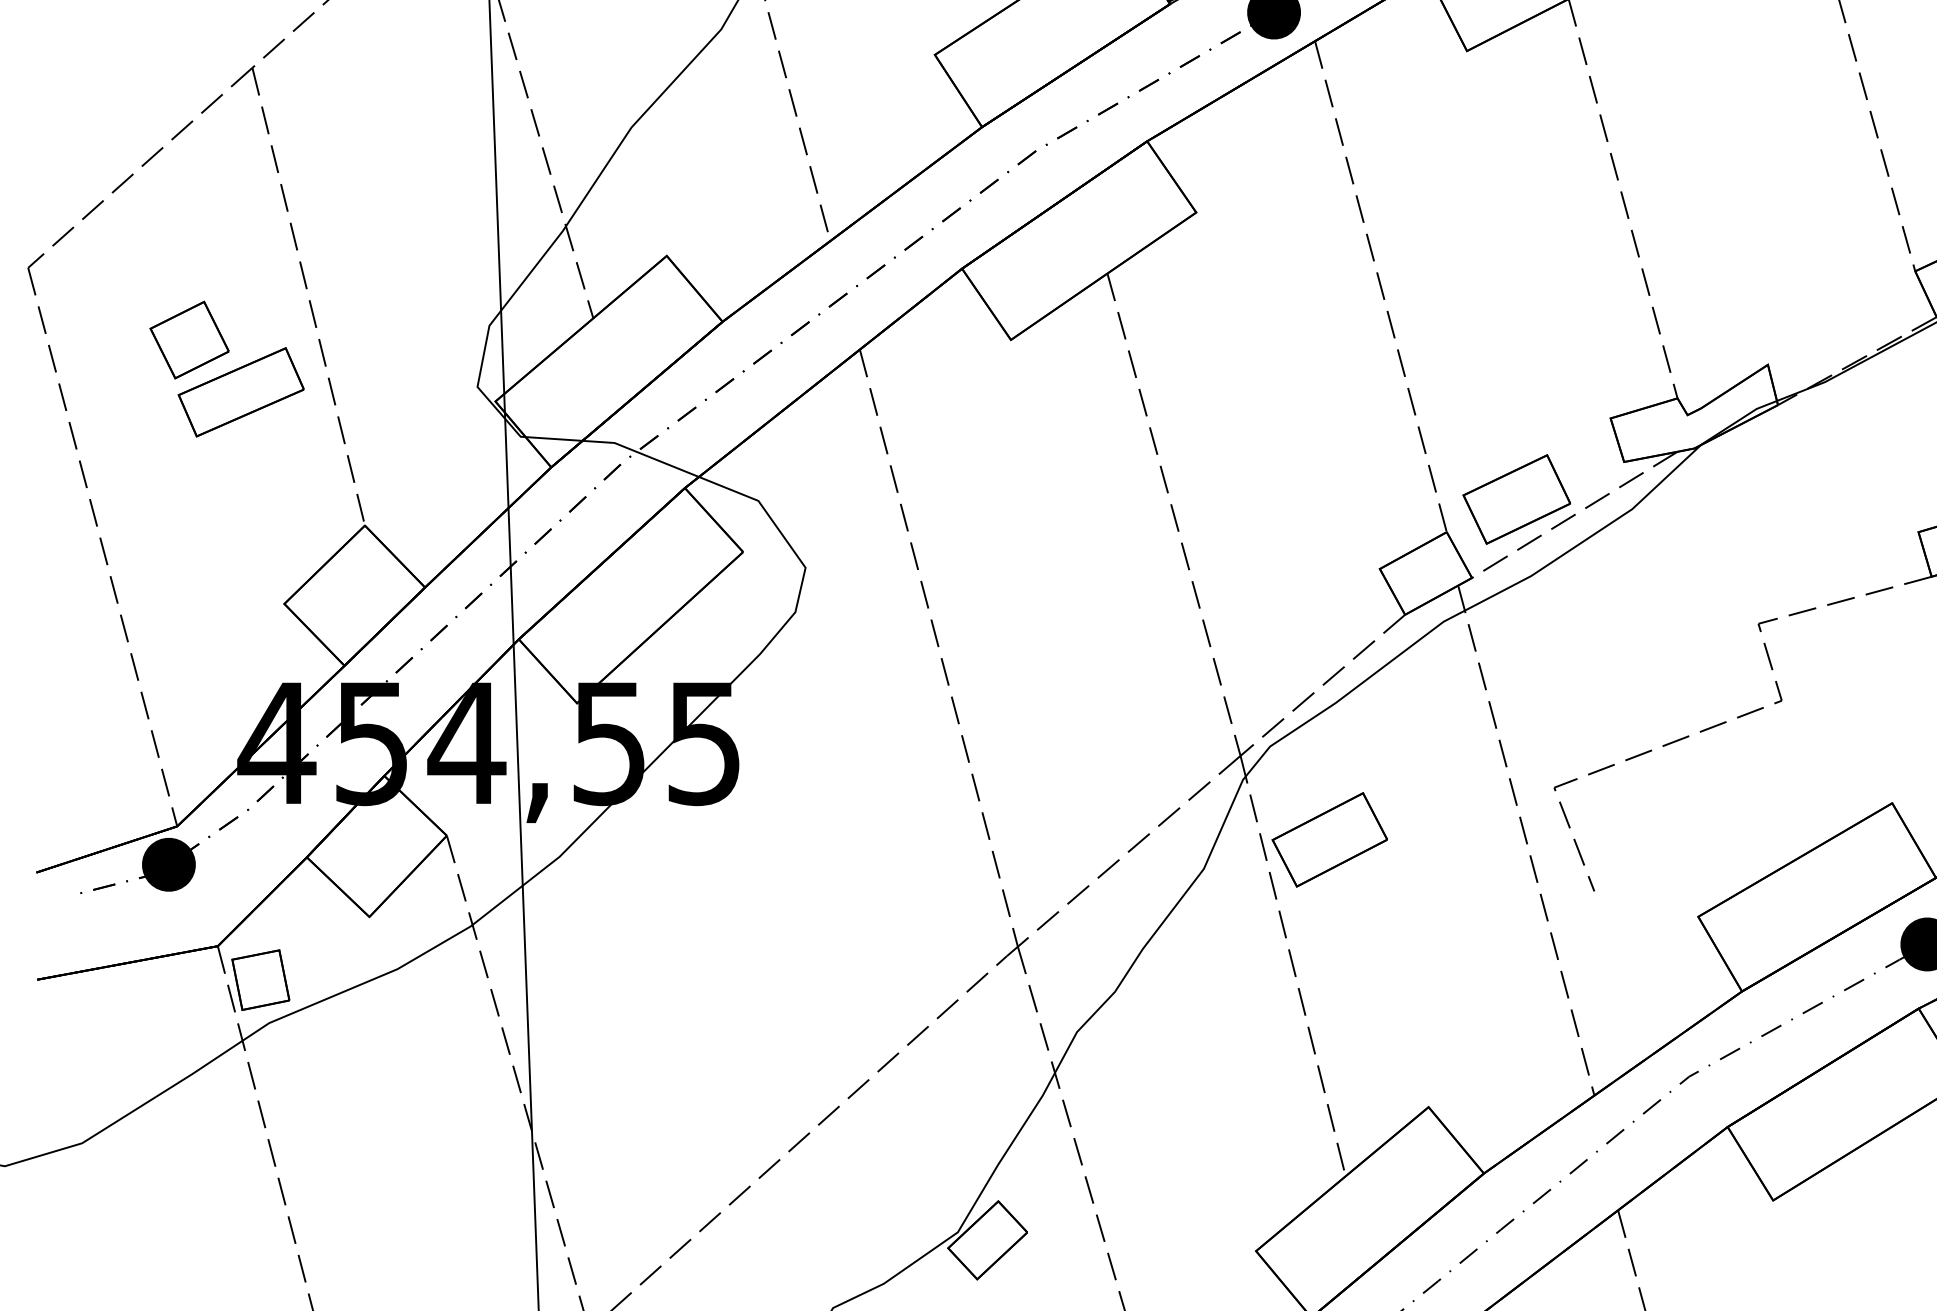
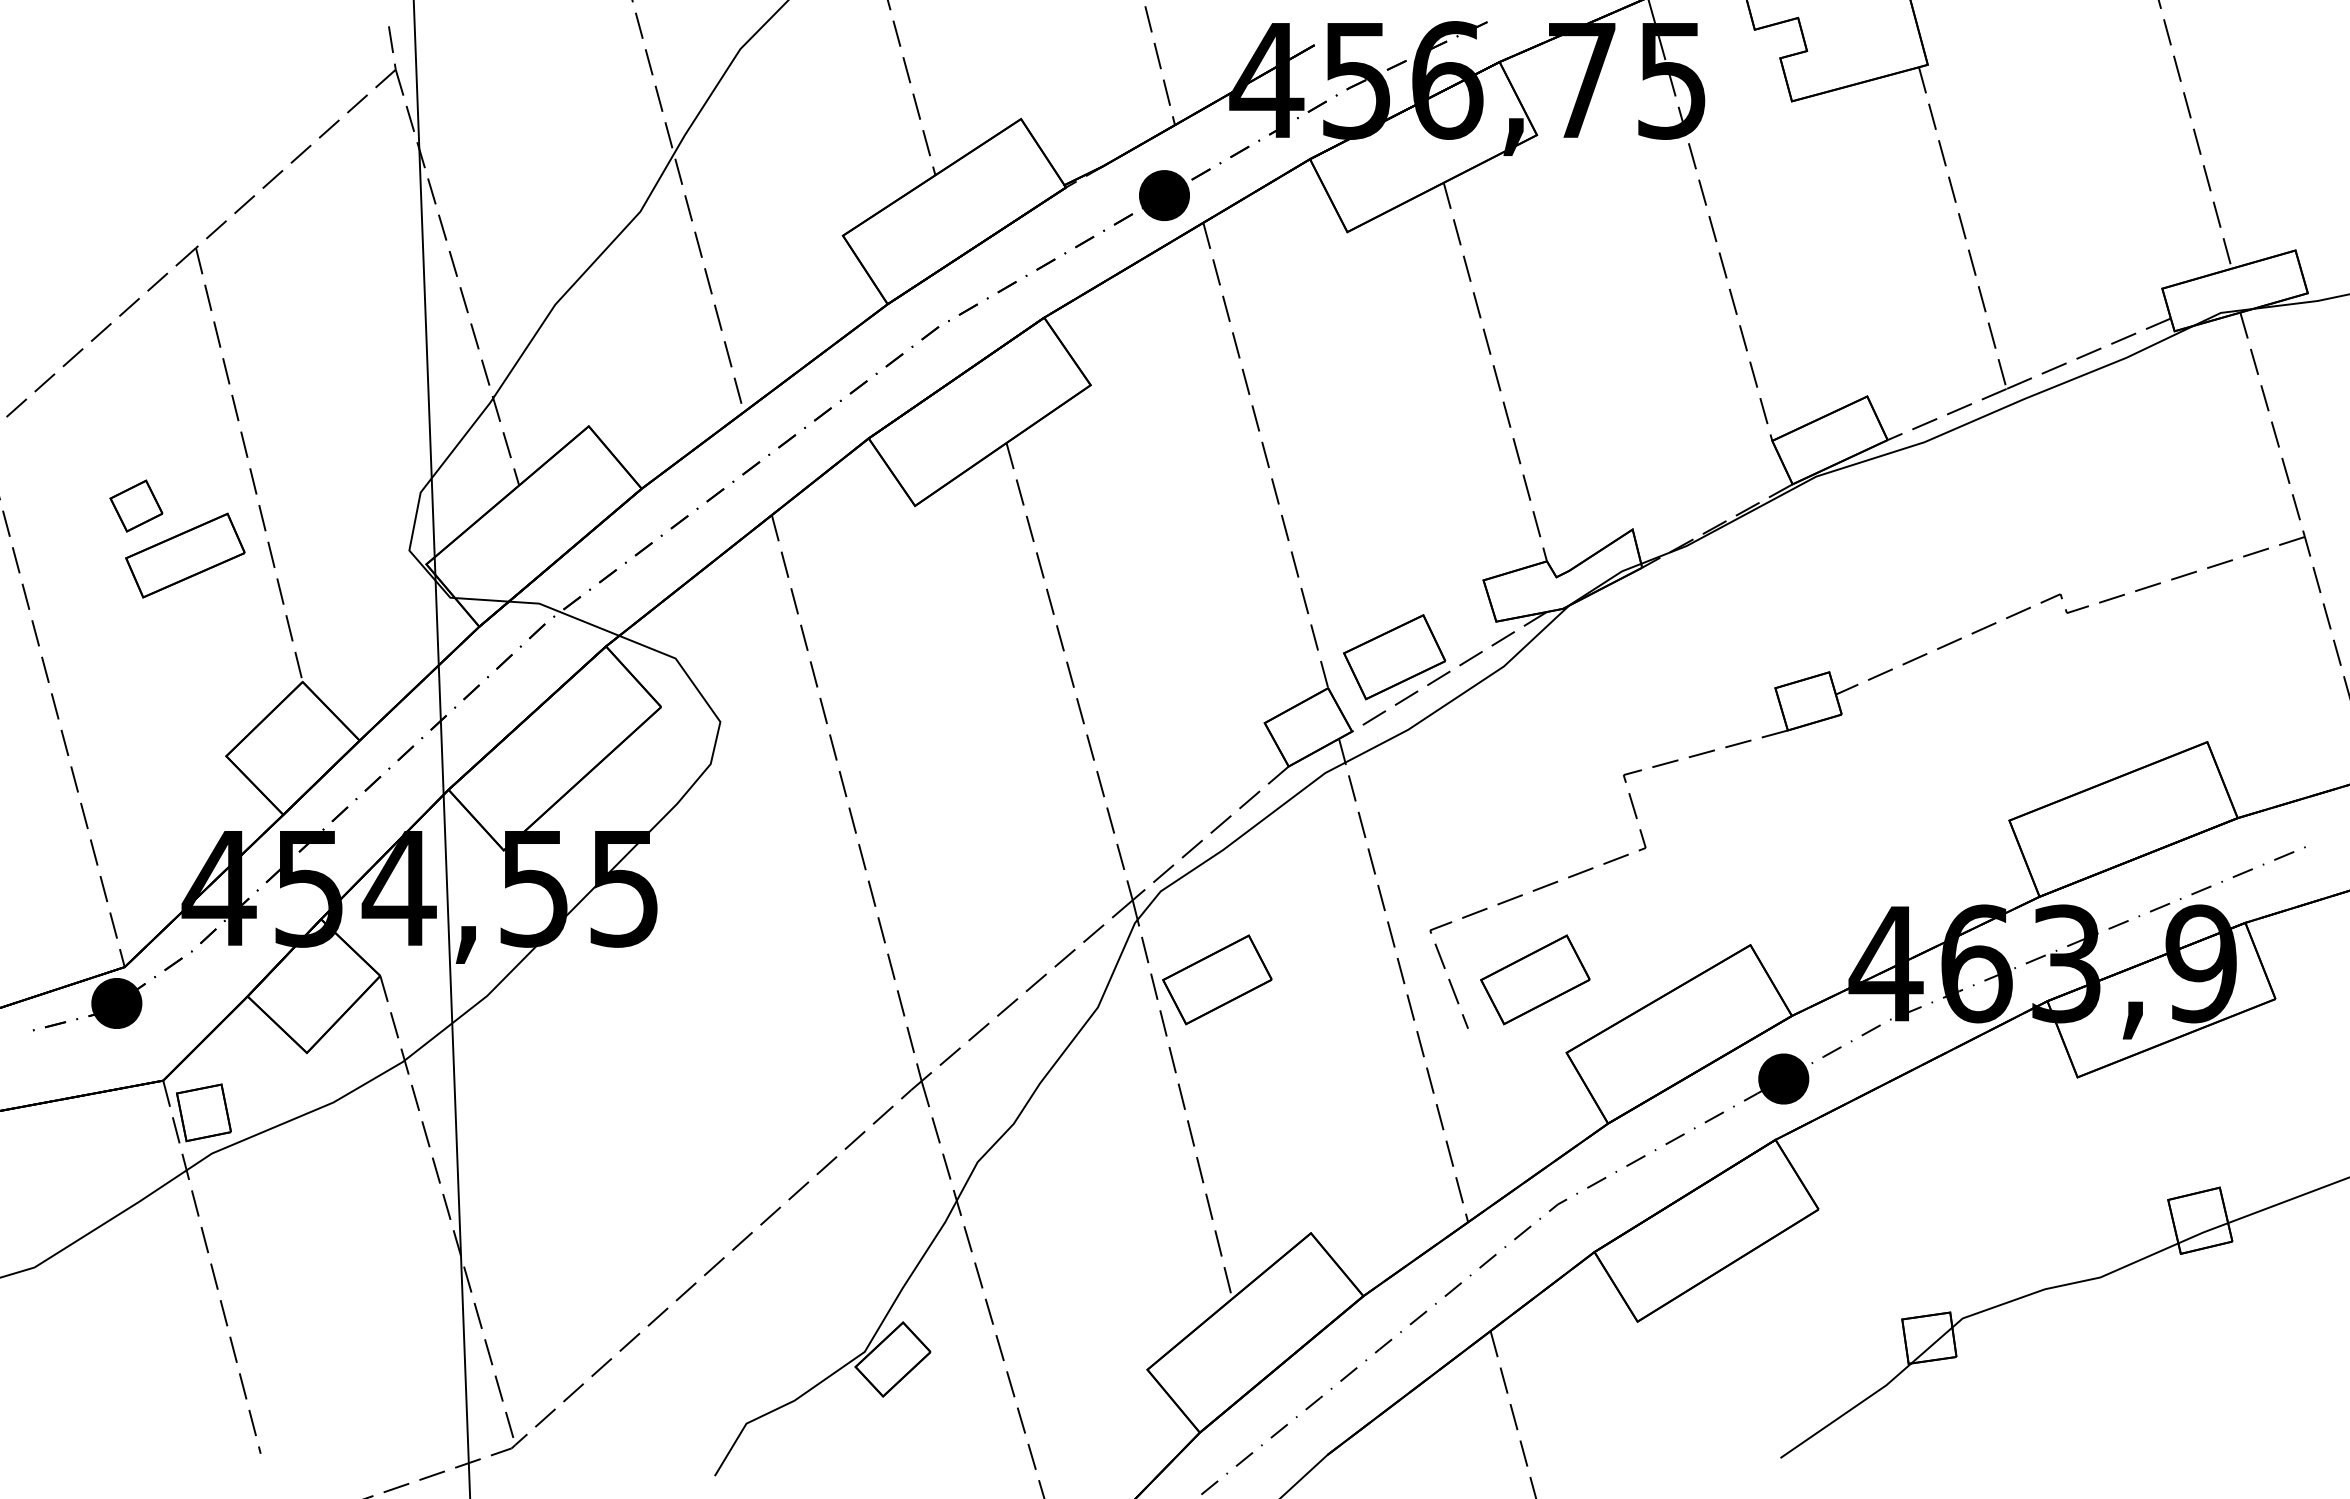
part: (189, 339) -> (136, 505), size x0.7
part: (1665, 839) -> (1535, 979), added

